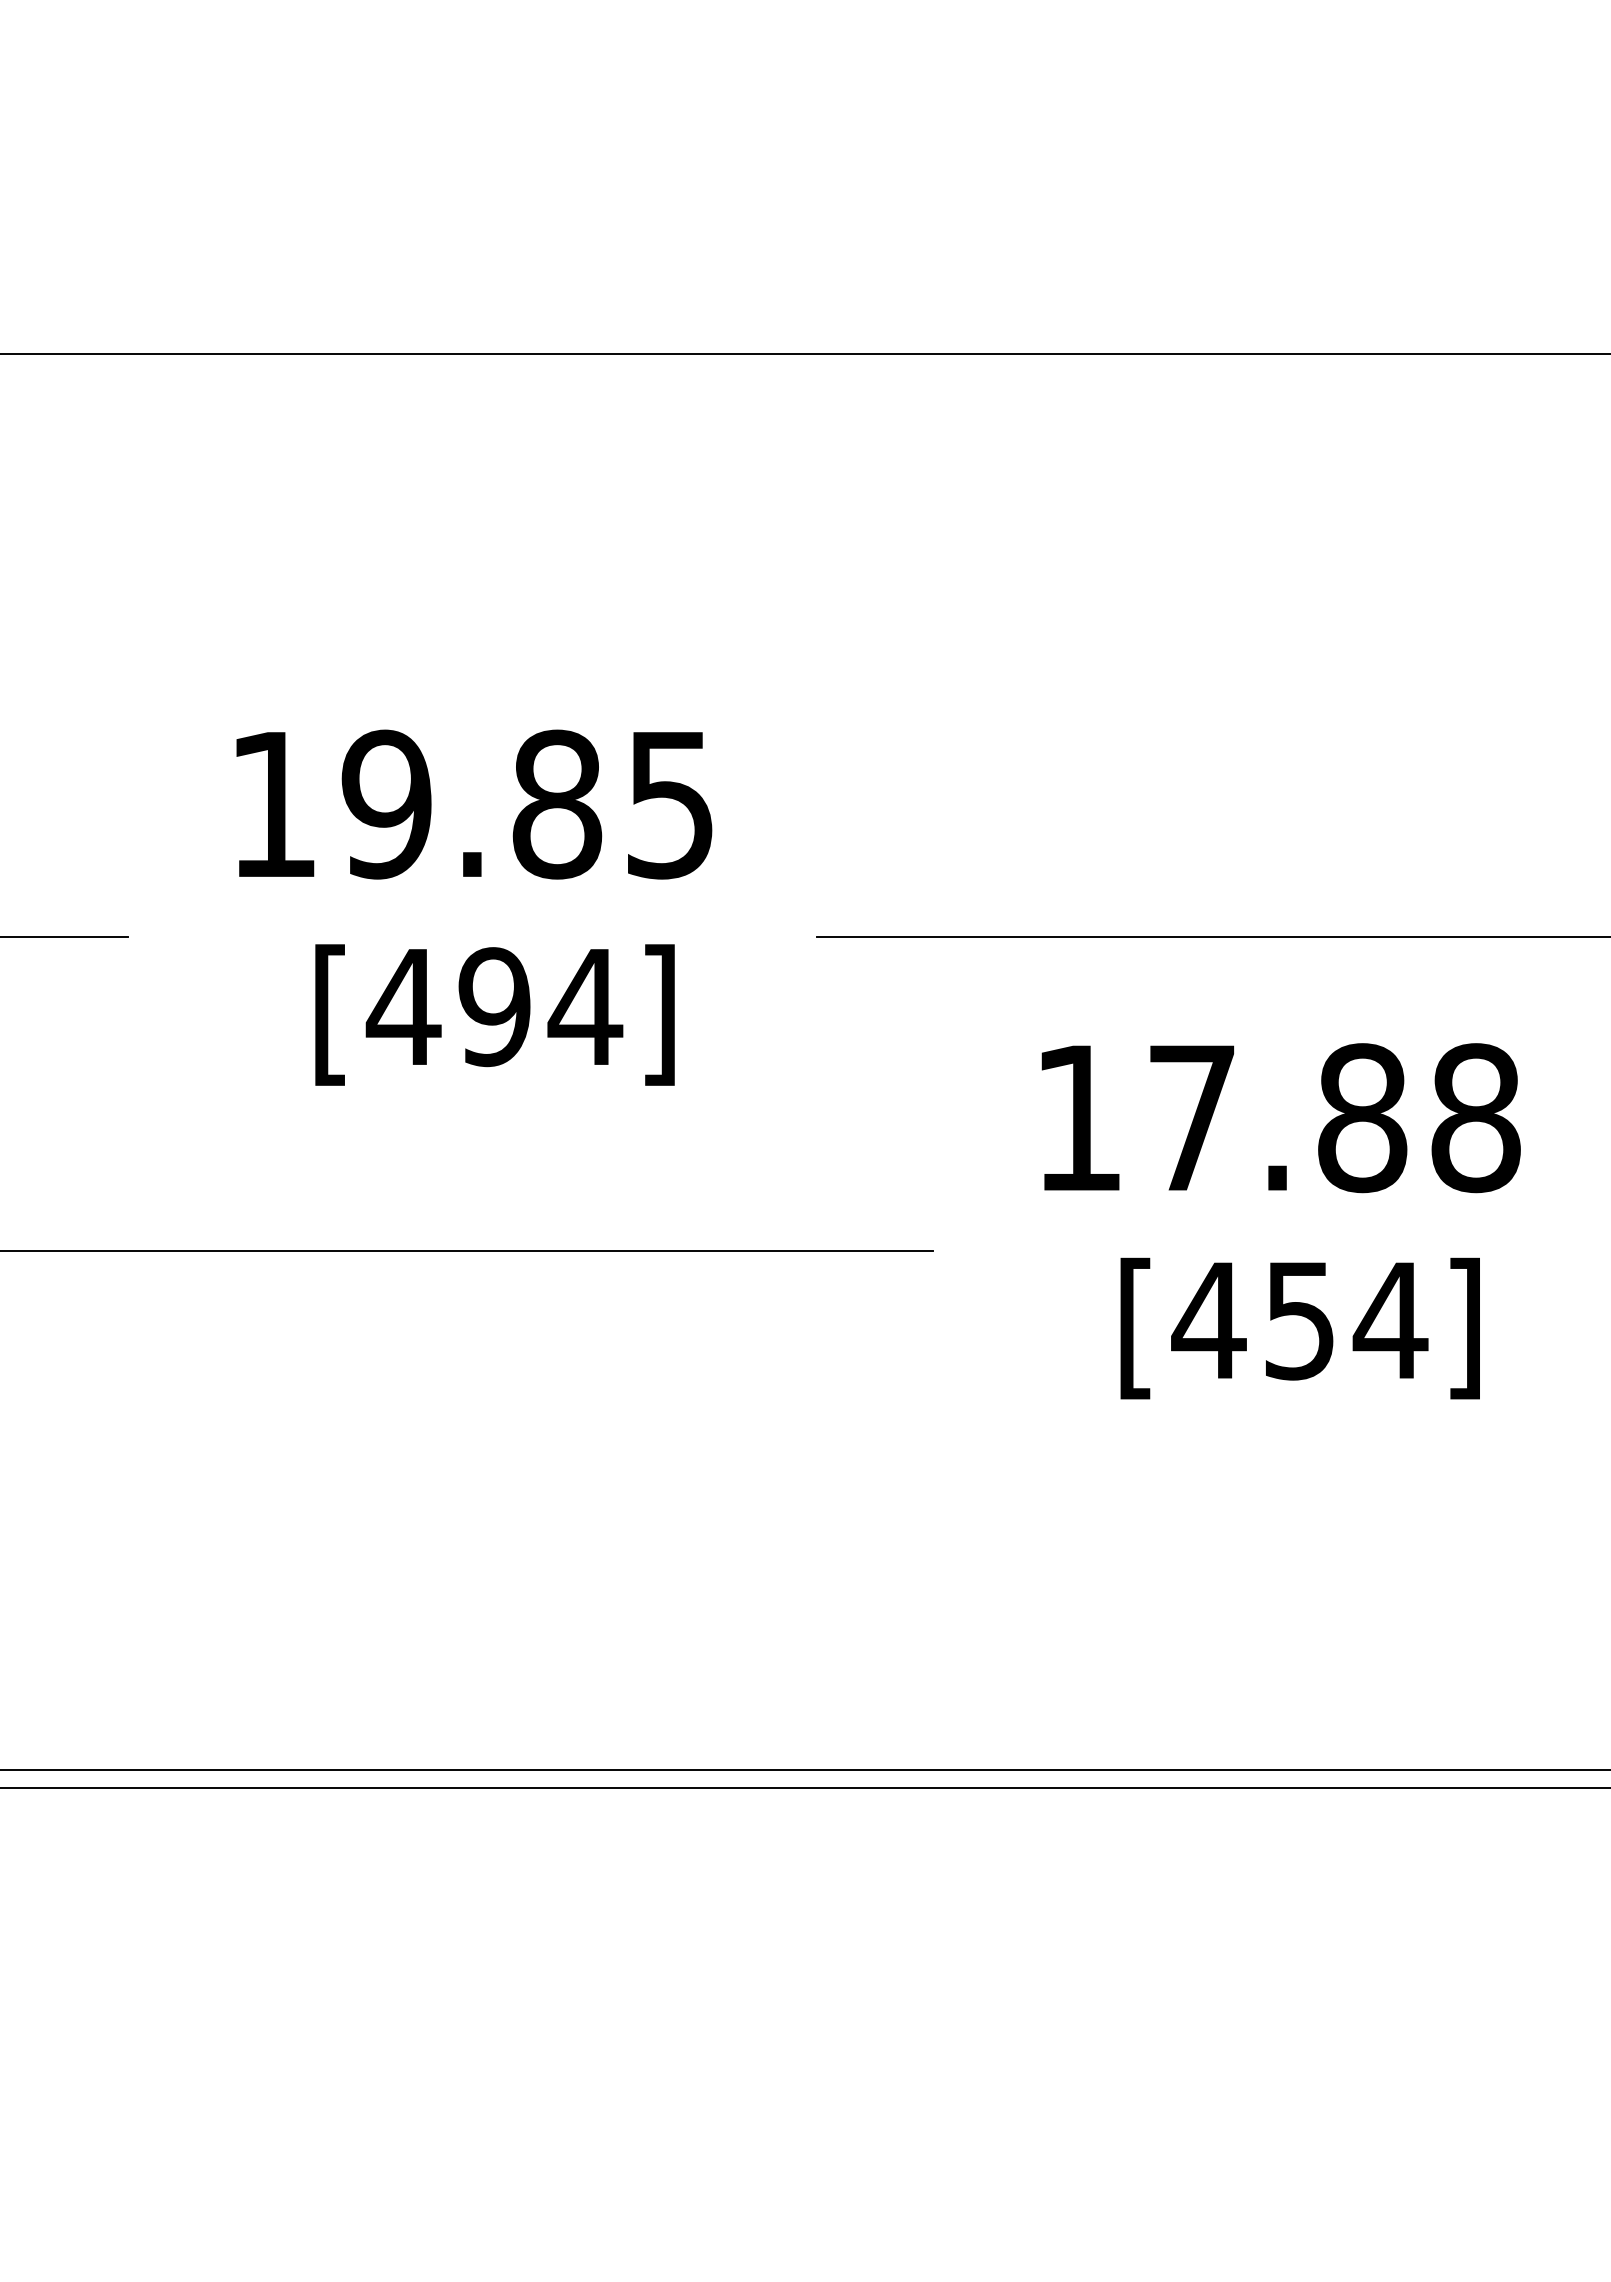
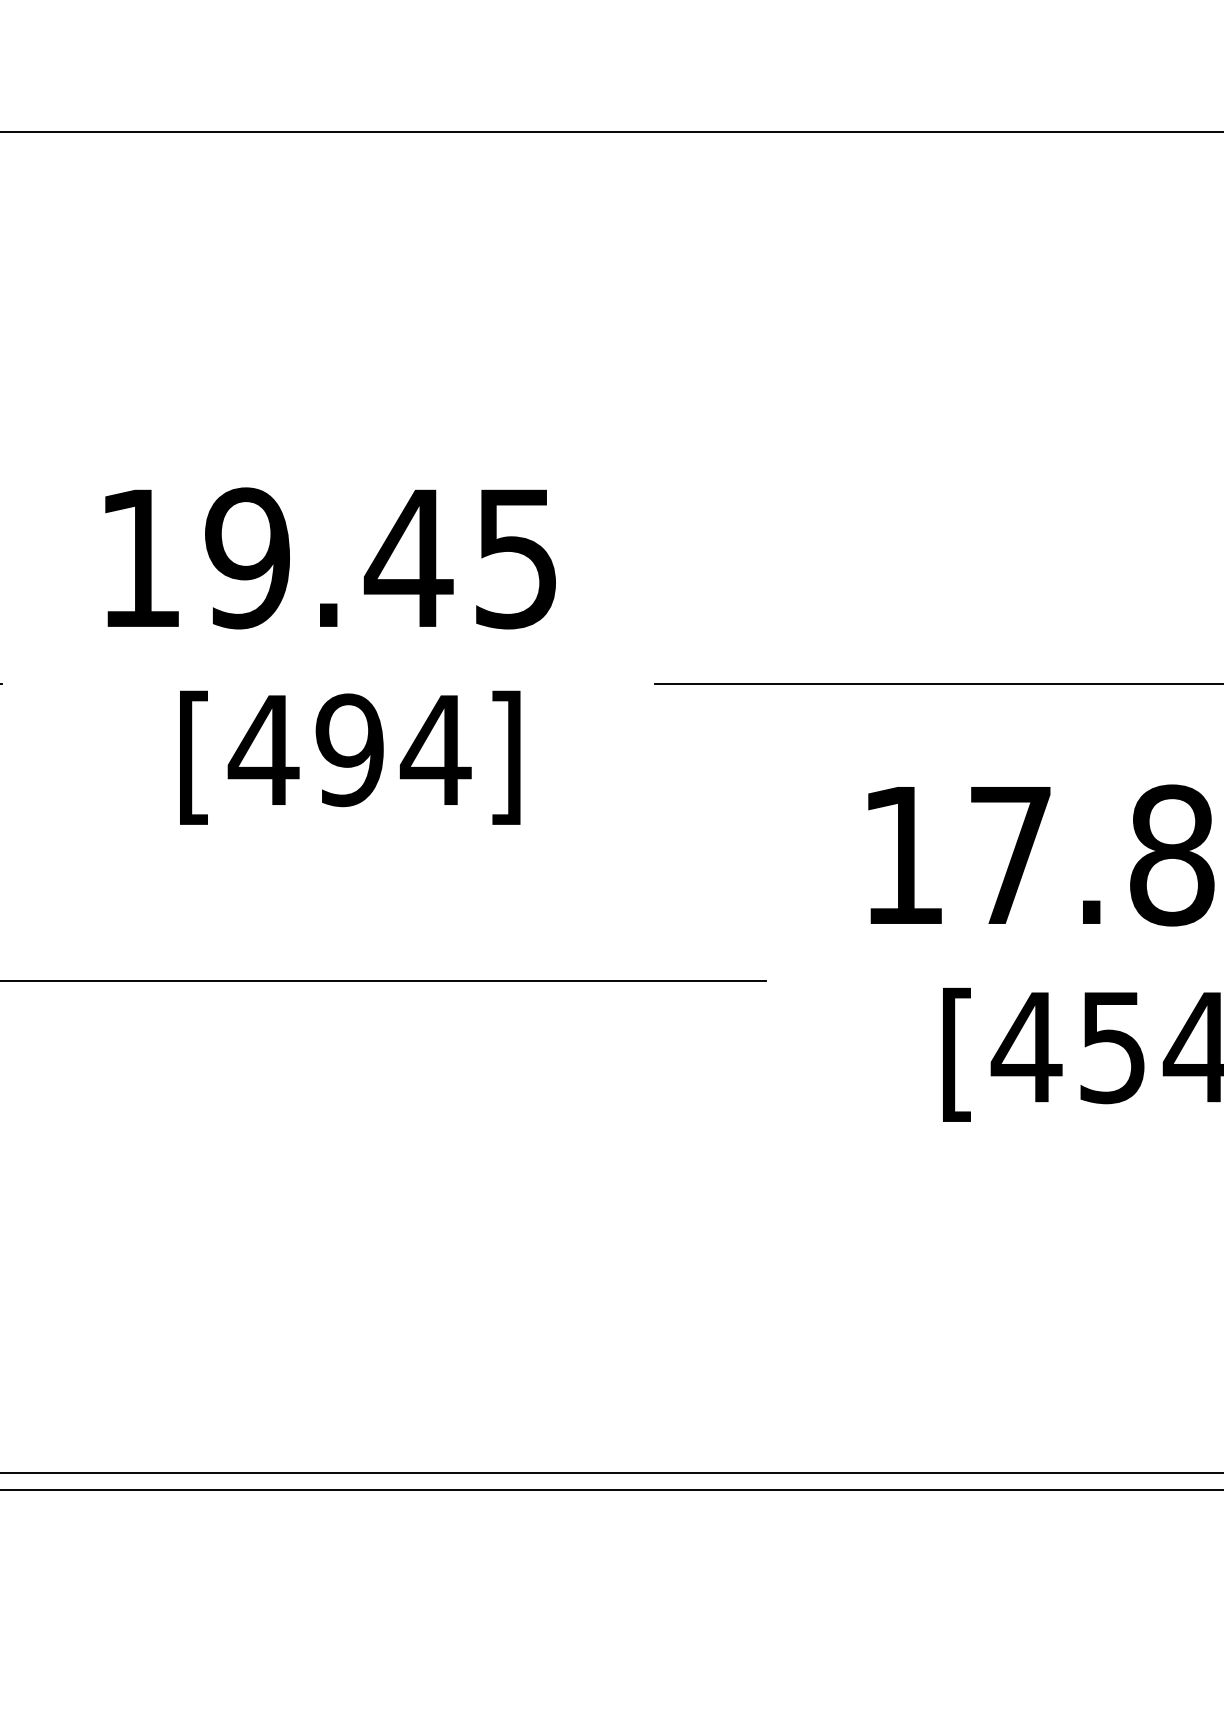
text: (556, 804) -> (408, 558), 19.85 -> 19.45

